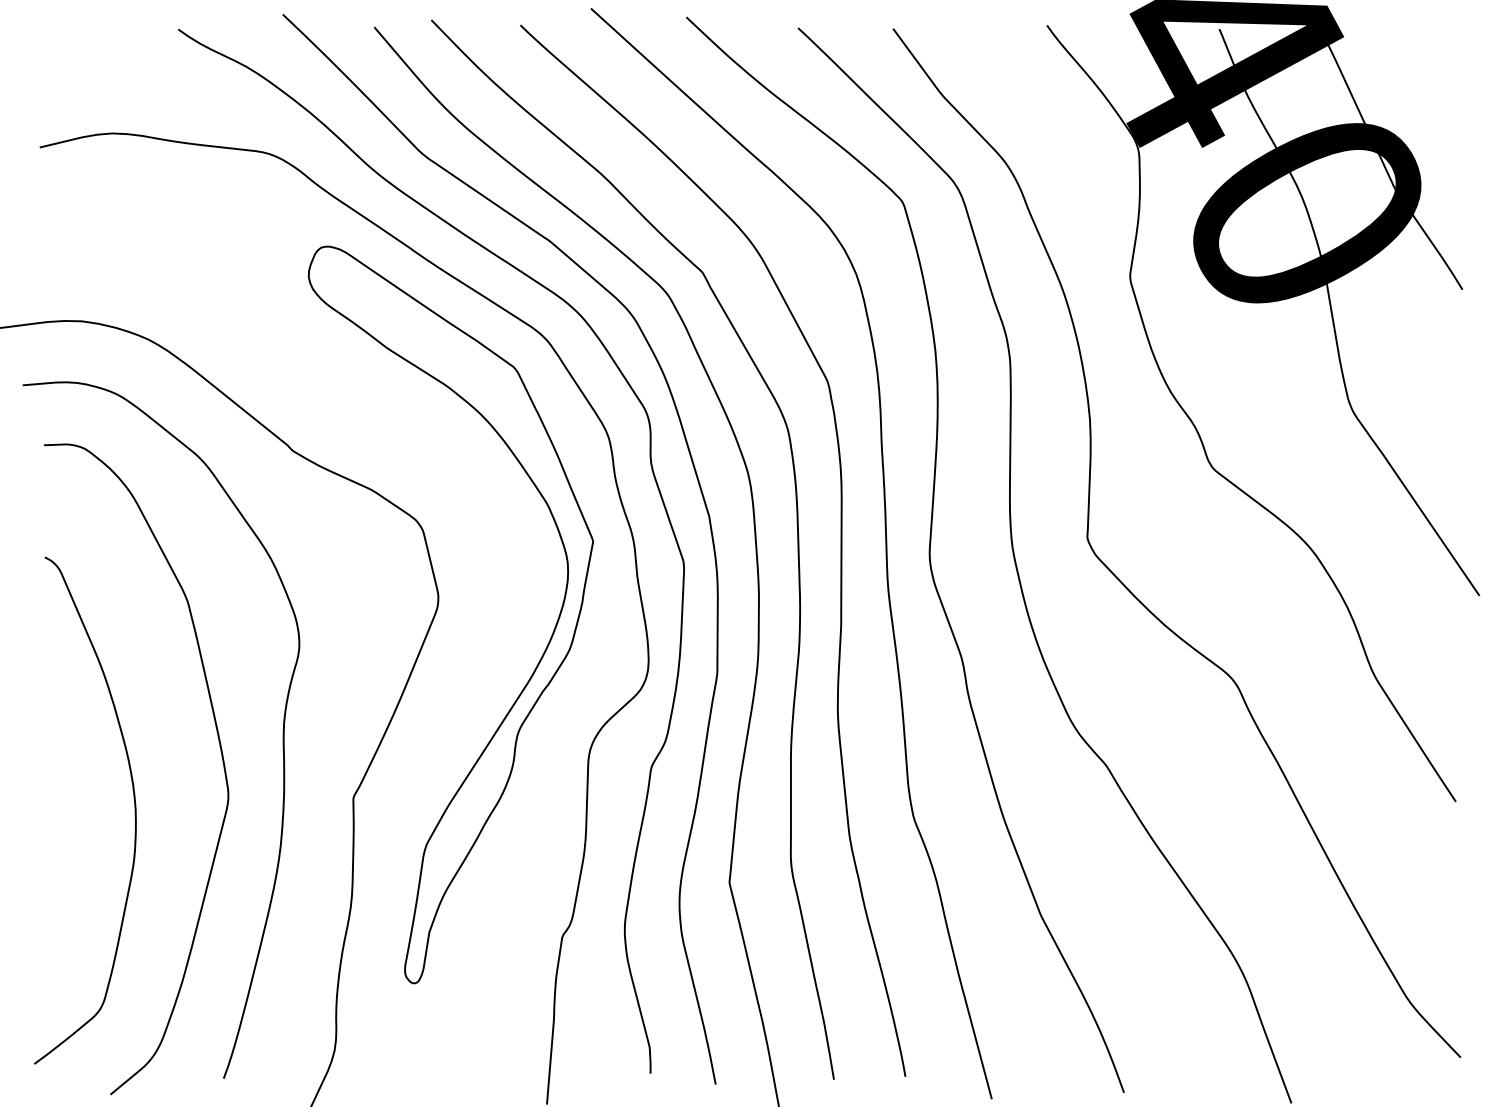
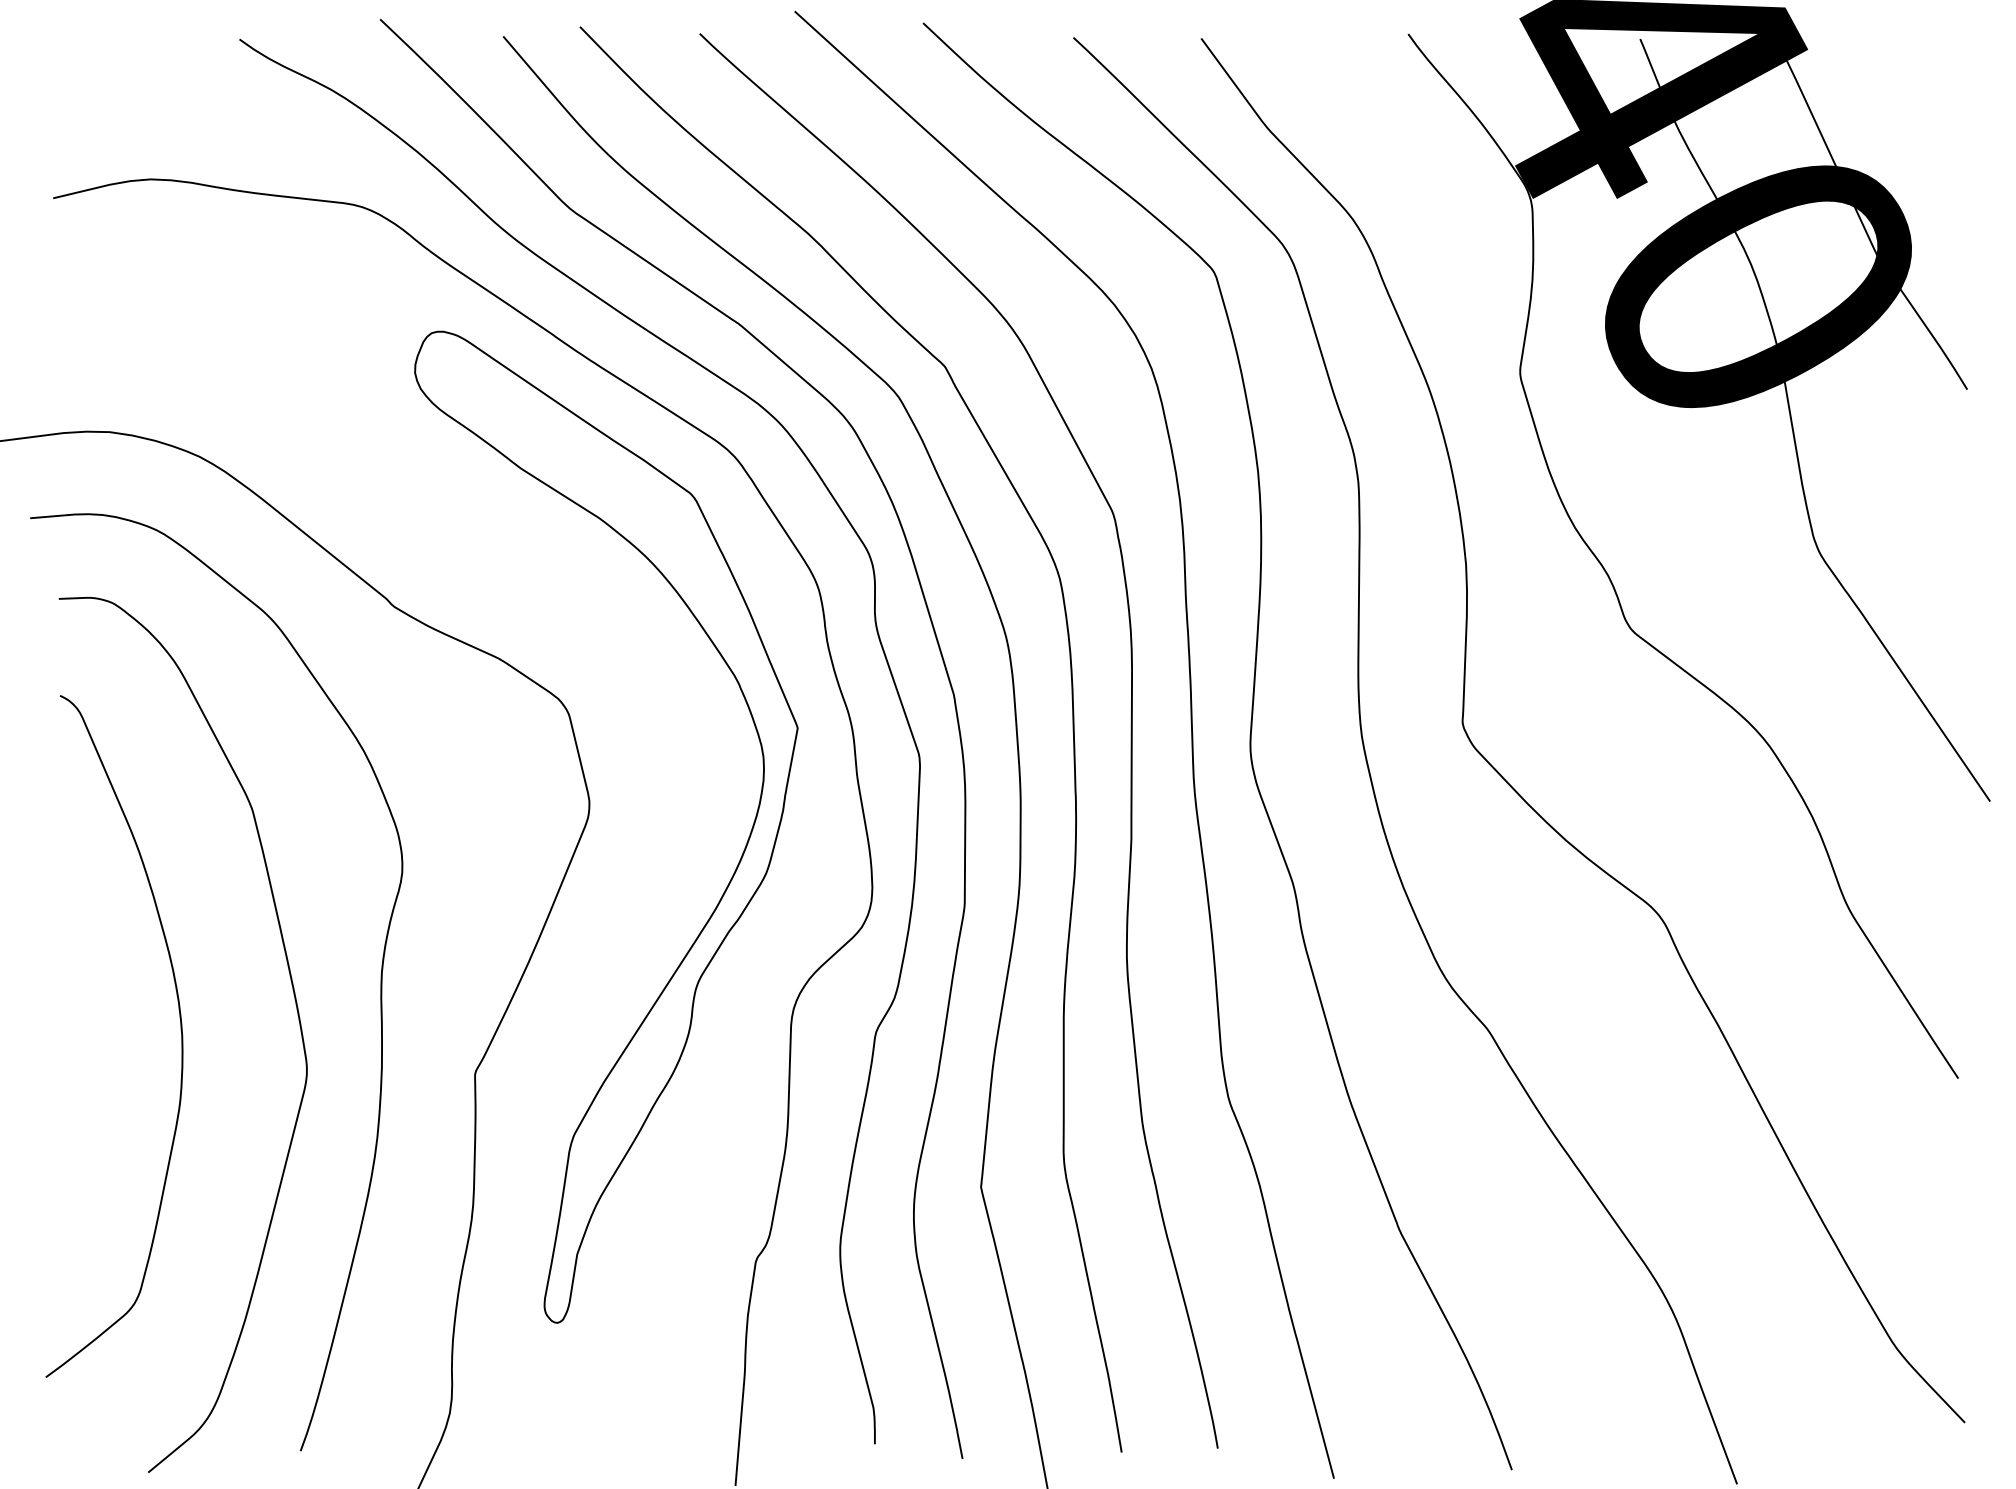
curve: (134, 806) -> (180, 1030), moved

